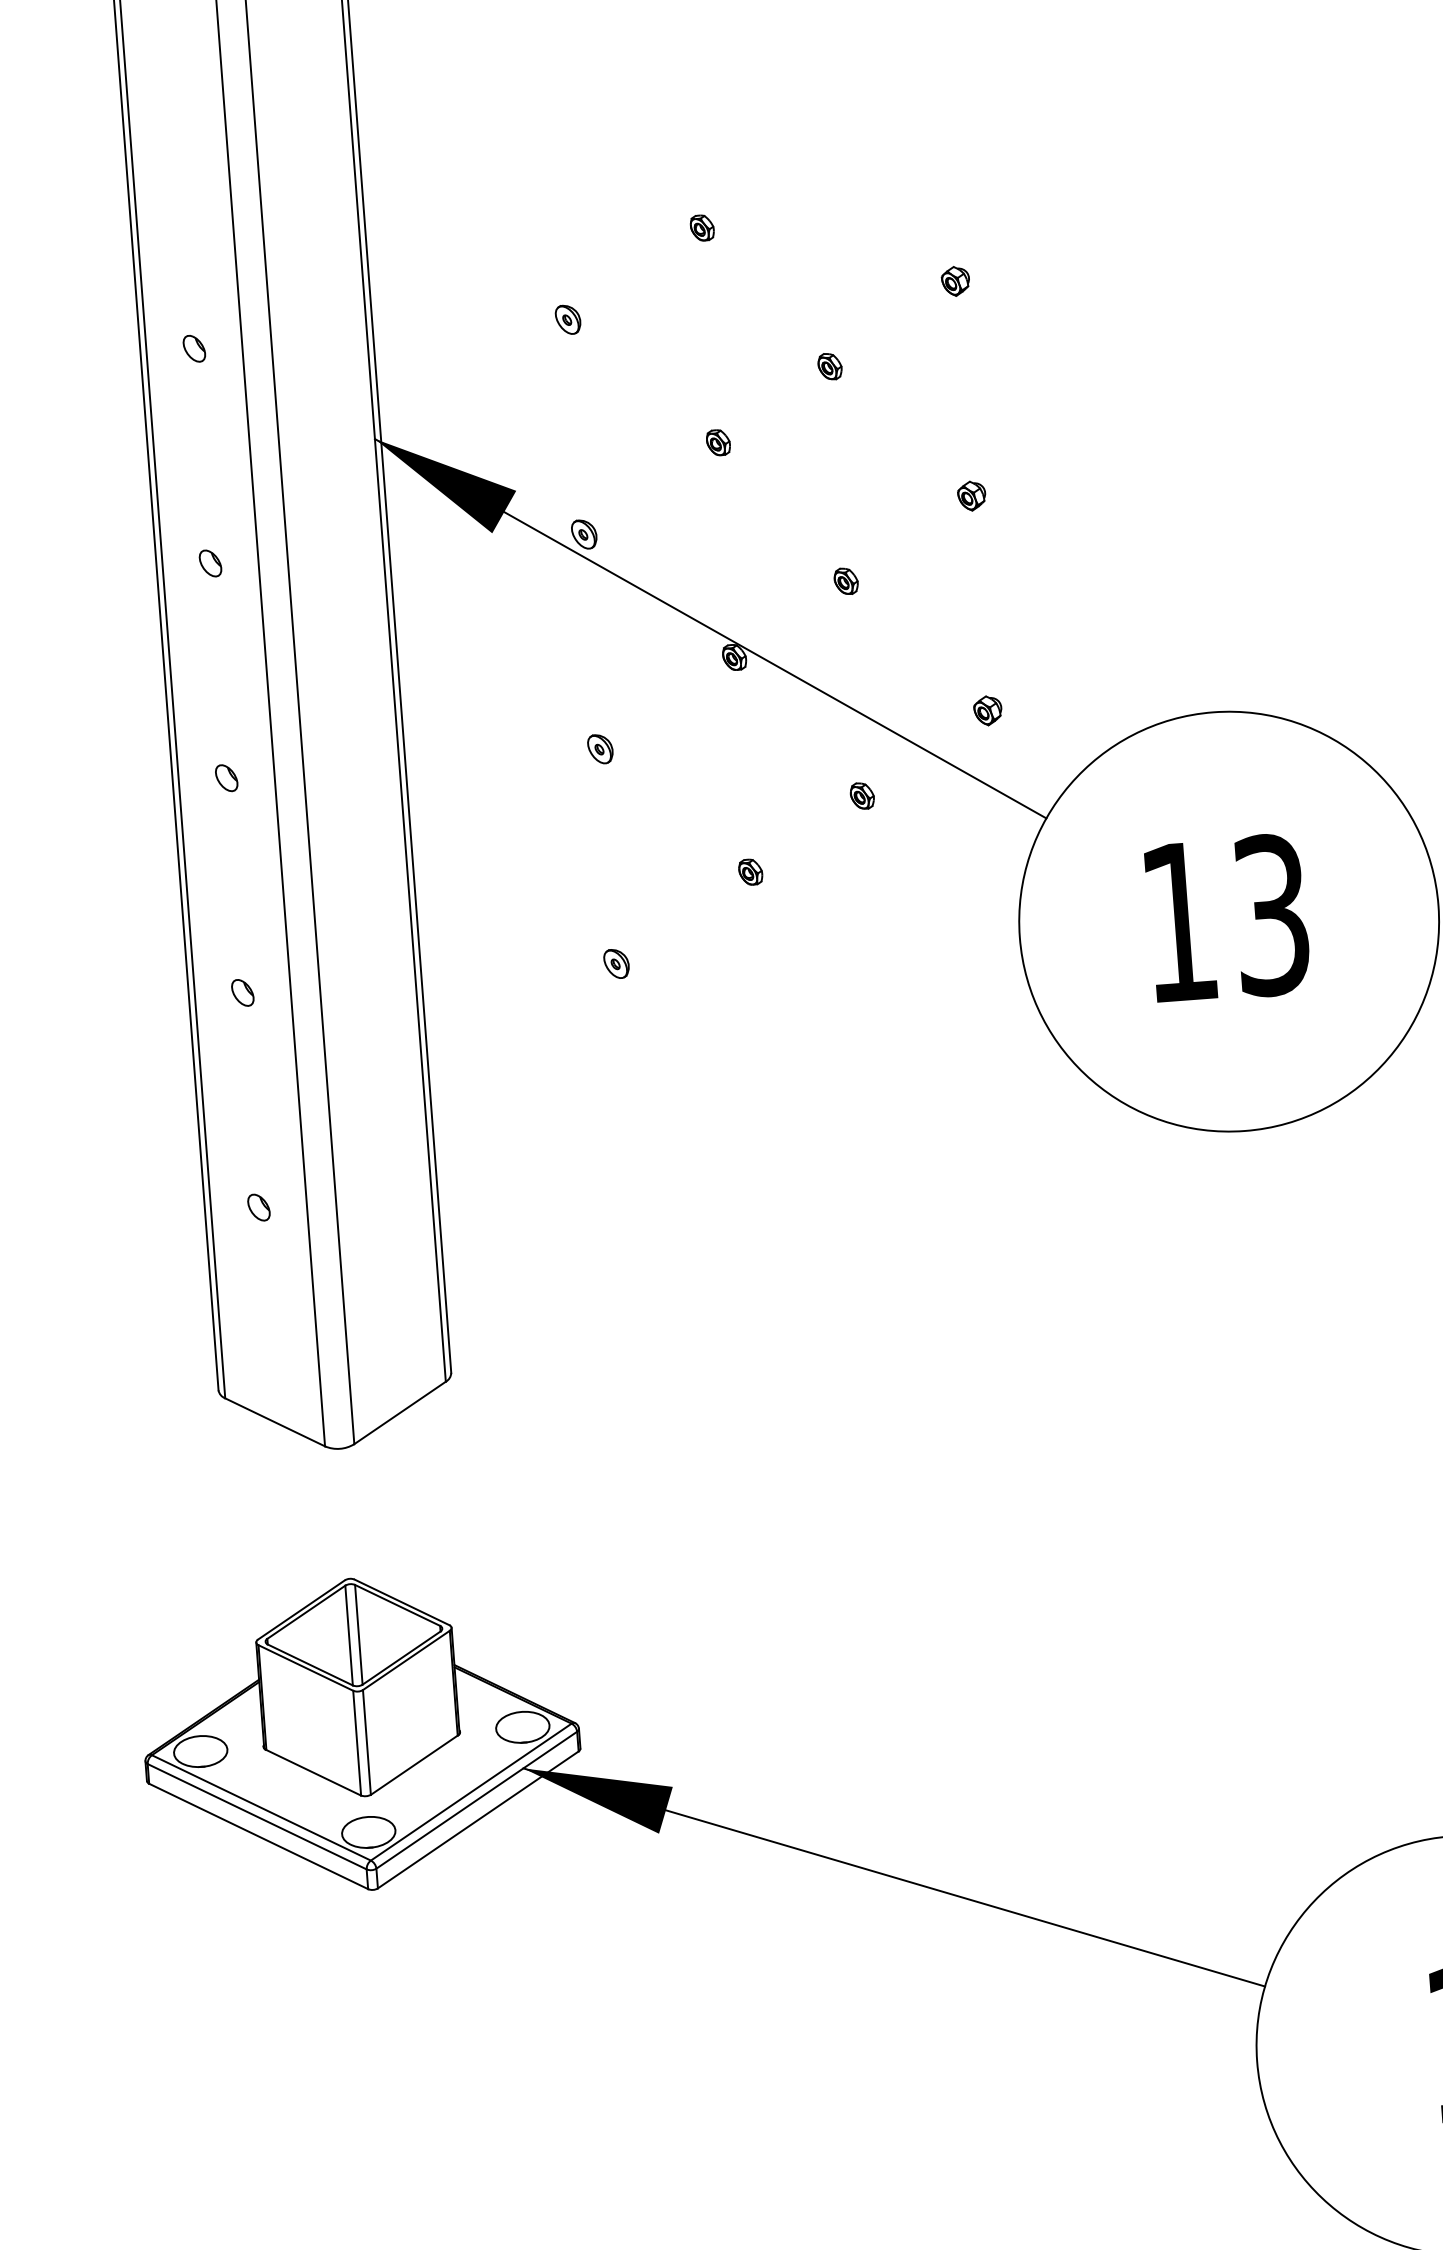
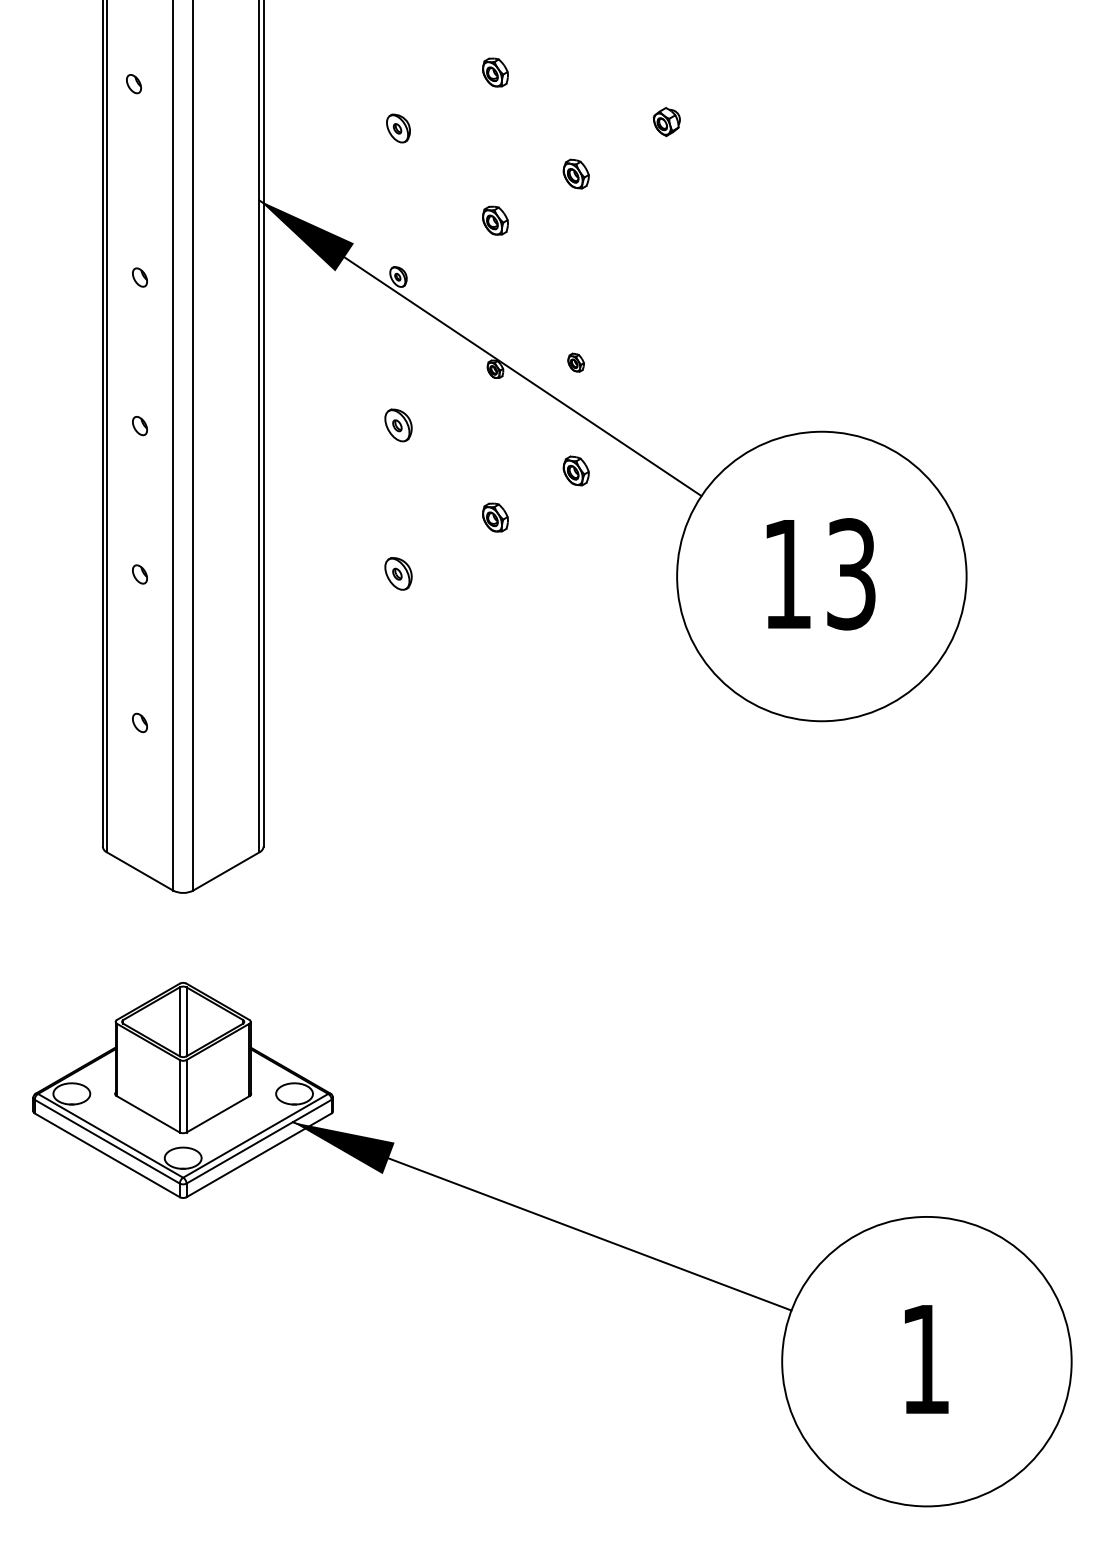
part: (702, 226) -> (495, 71), size x1.6
part: (955, 281) -> (666, 122), size x1.4
part: (568, 319) -> (398, 128), size x1.4
part: (193, 349) -> (133, 84), moved
part: (829, 367) -> (575, 174), size x1.6
part: (718, 442) -> (495, 220), size x1.6
part: (971, 496) -> (666, 270), removed
part: (845, 581) -> (575, 362), moved
part: (987, 711) -> (666, 419), removed
part: (600, 749) -> (398, 425), size x1.6
part: (861, 796) -> (575, 471), size x1.6
part: (750, 871) -> (495, 517), size x1.6
part: (616, 963) -> (398, 573), size x1.6

